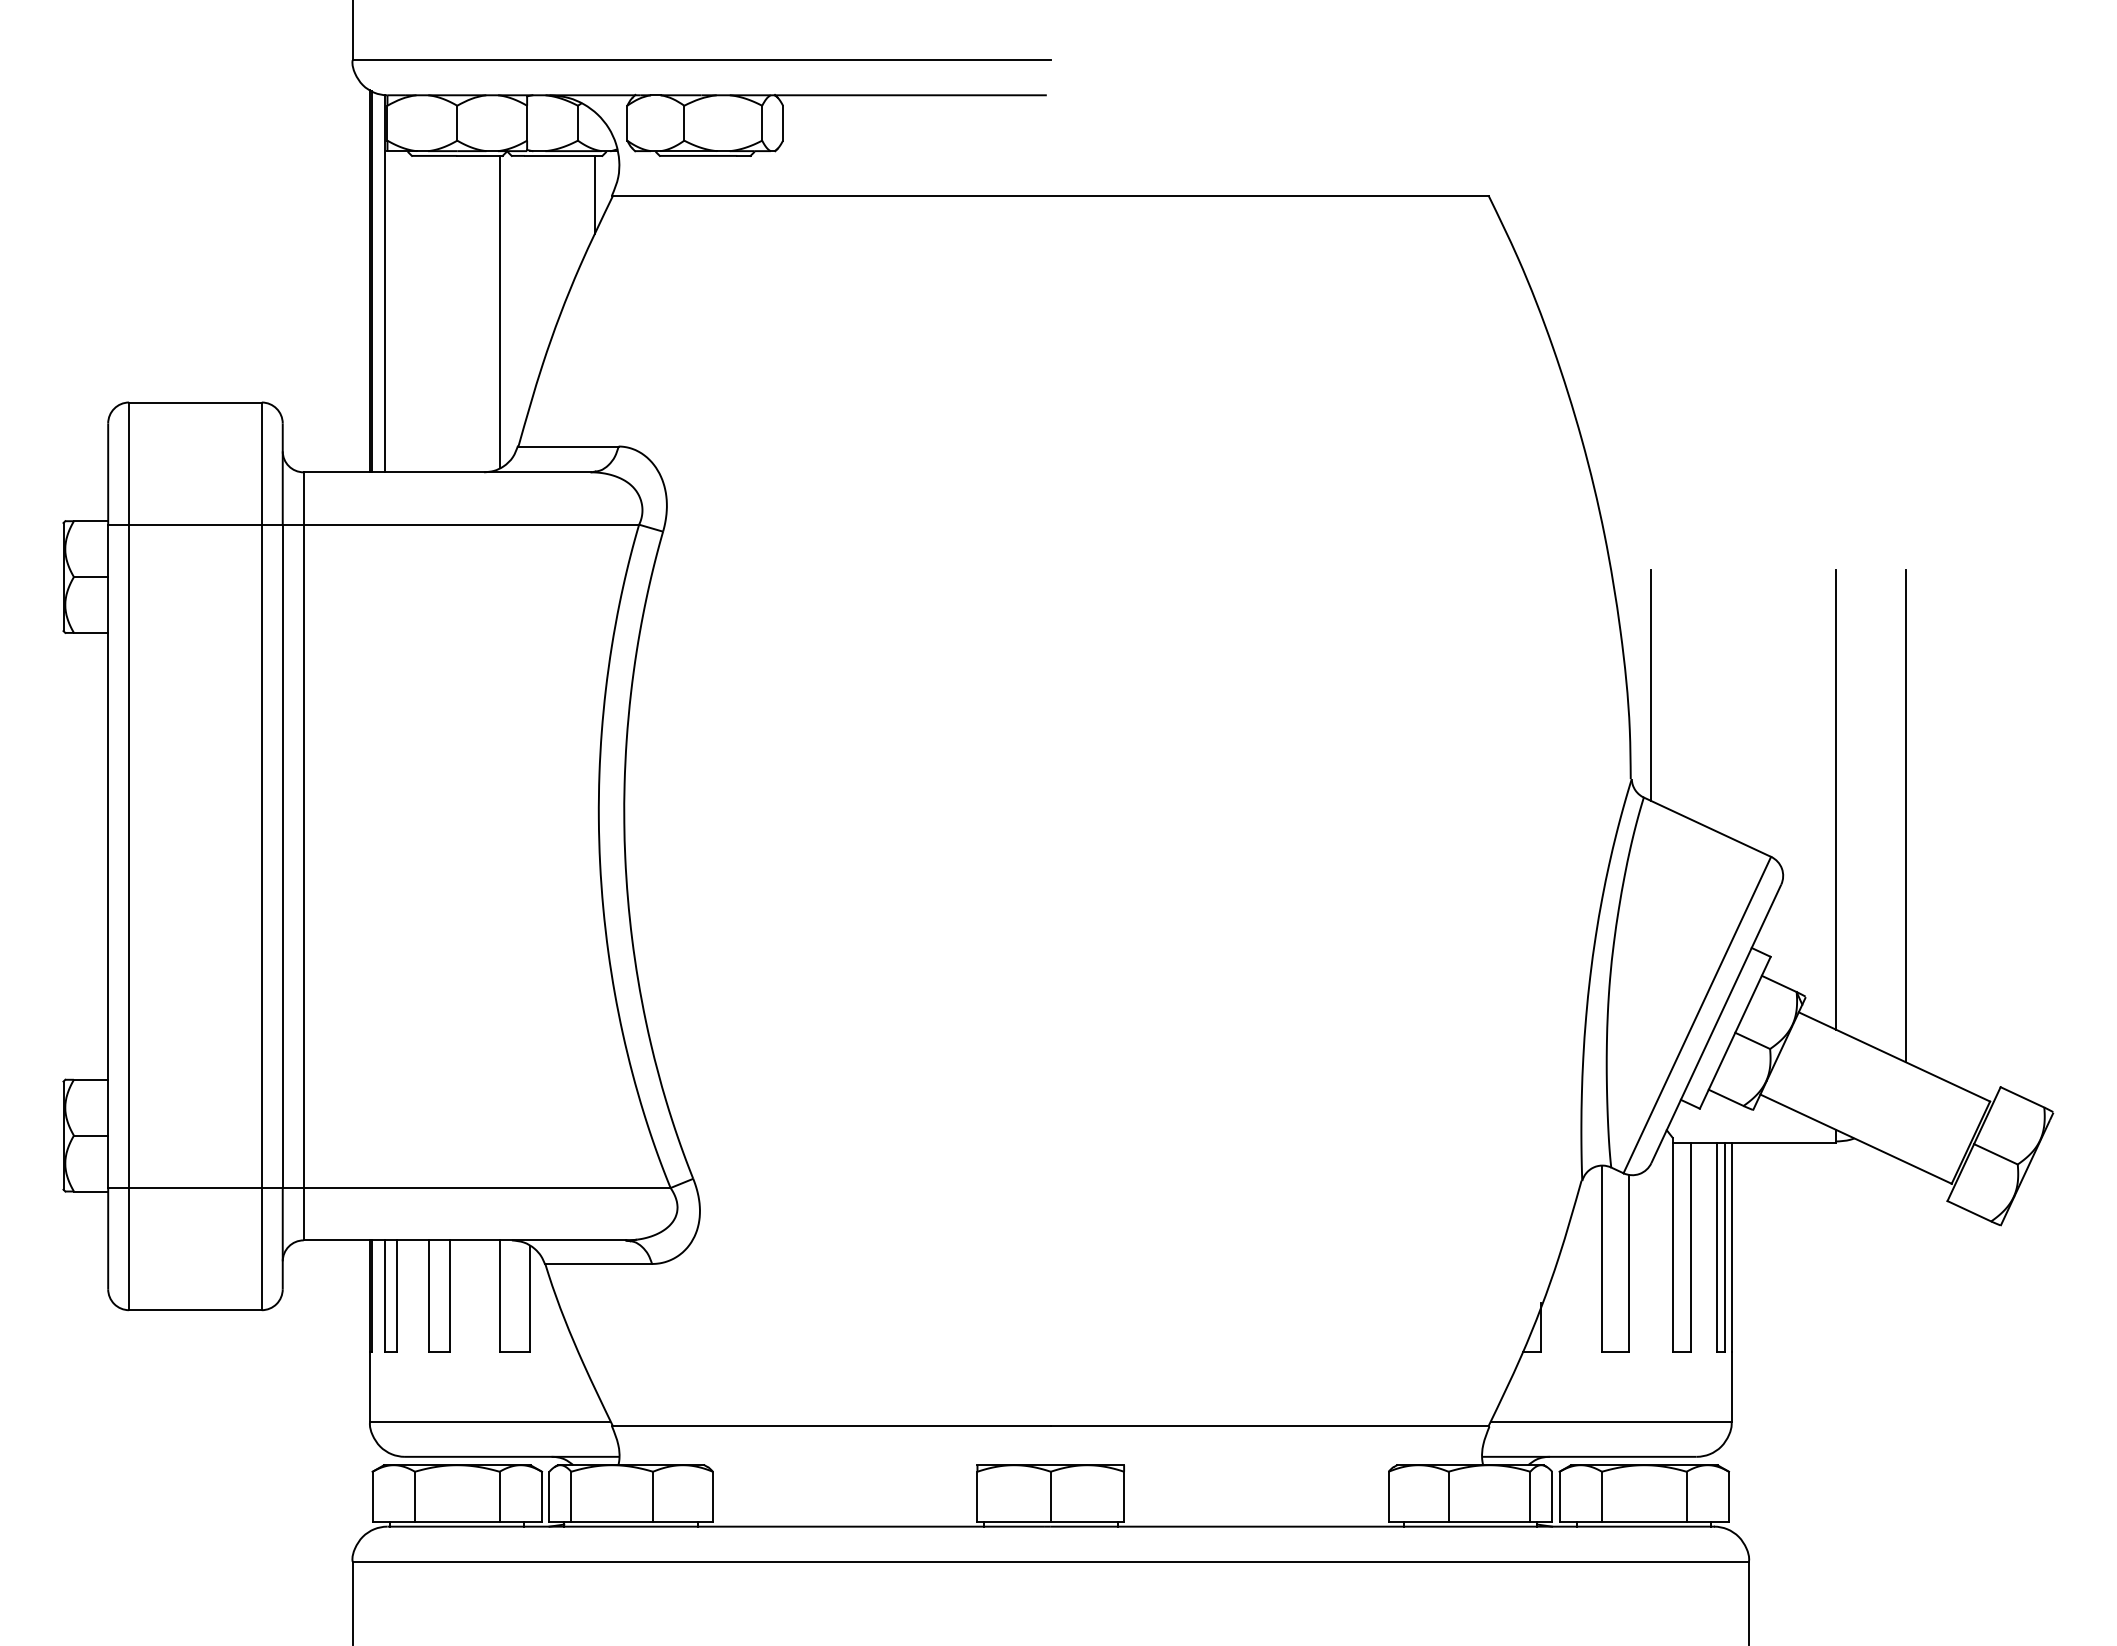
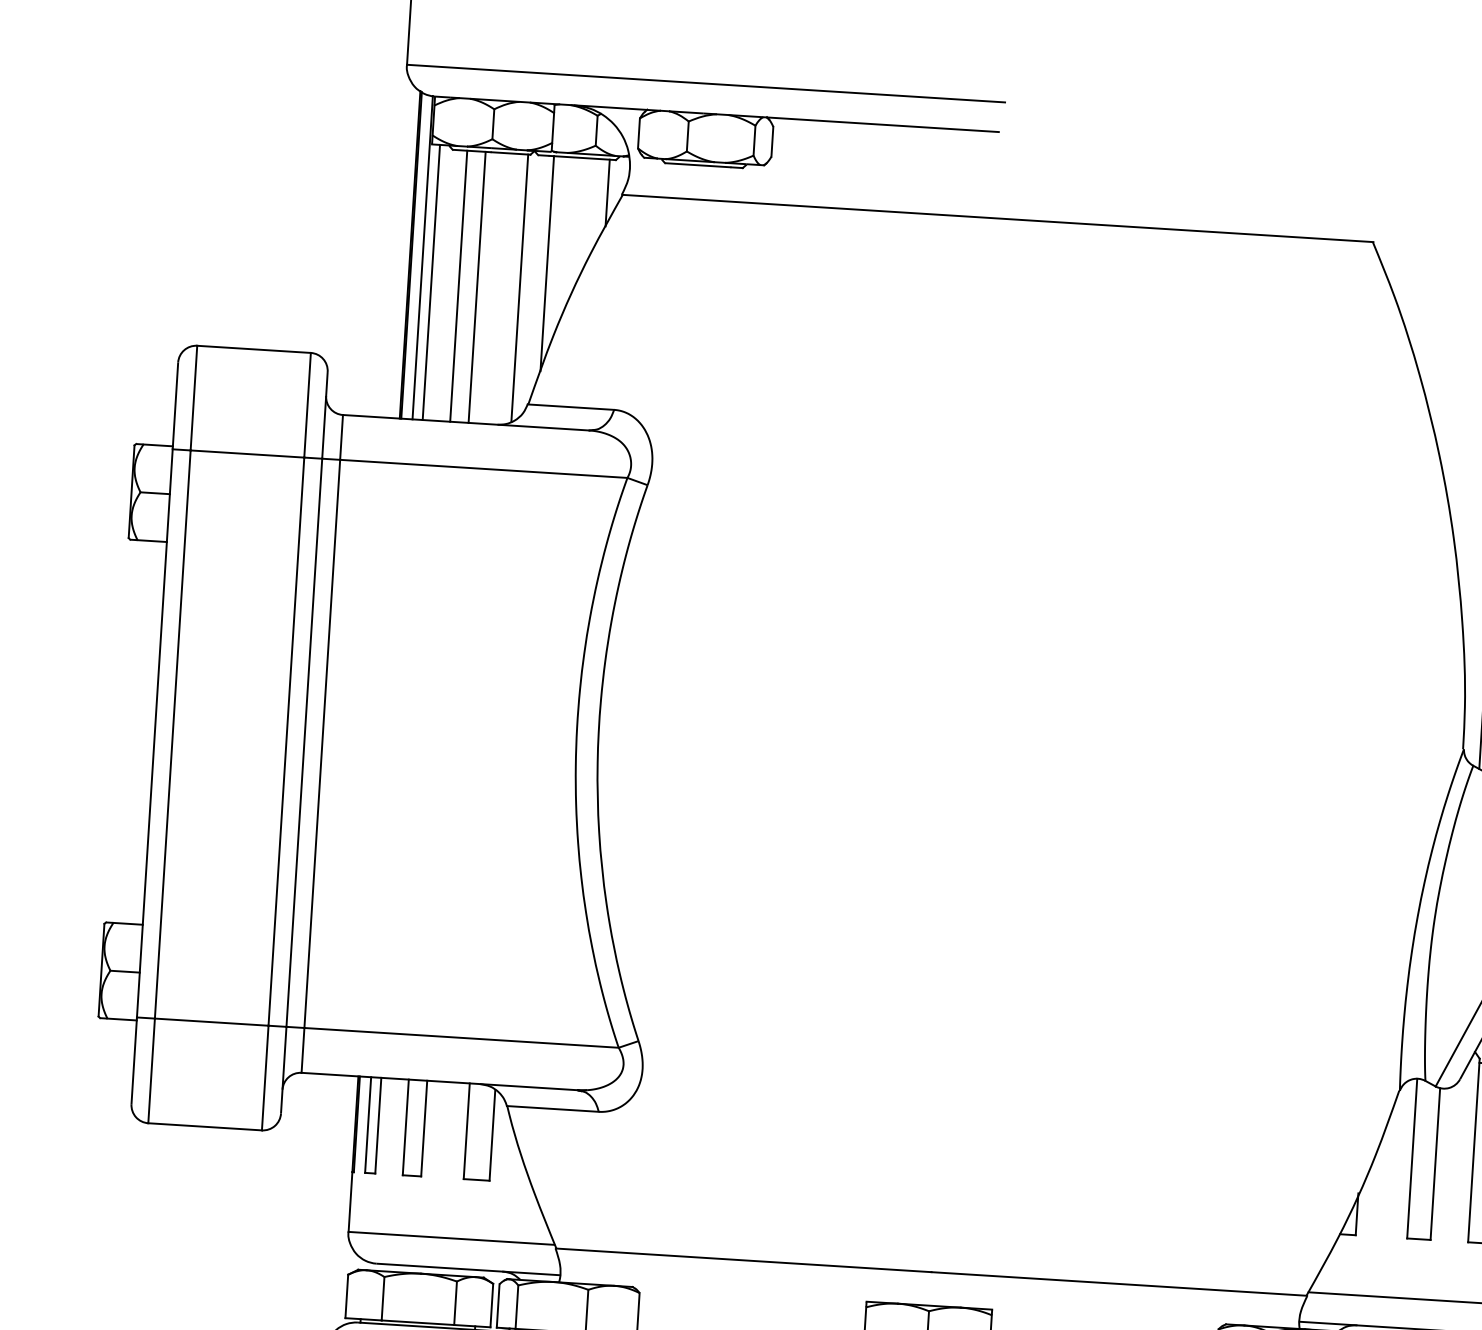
line: (530, 280) -> (547, 262), added
line: (396, 311) -> (431, 282), added
line: (428, 313) -> (458, 285), added
line: (450, 313) -> (477, 286), added

